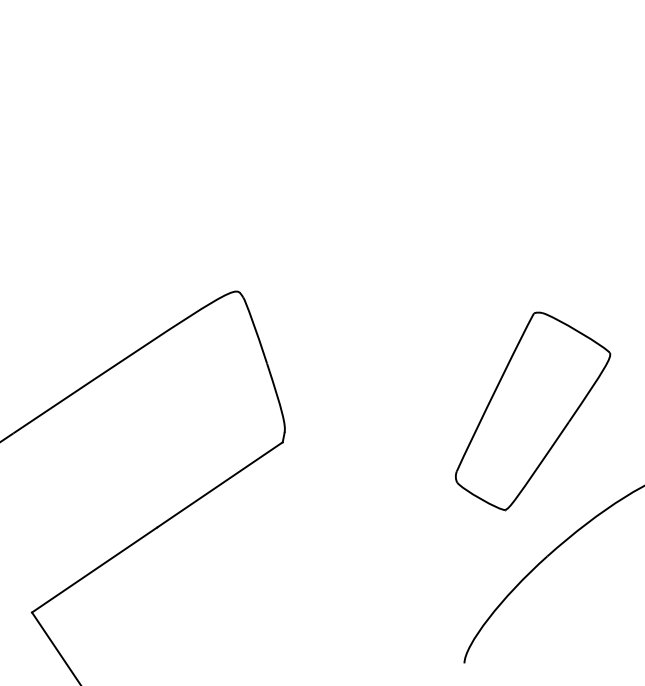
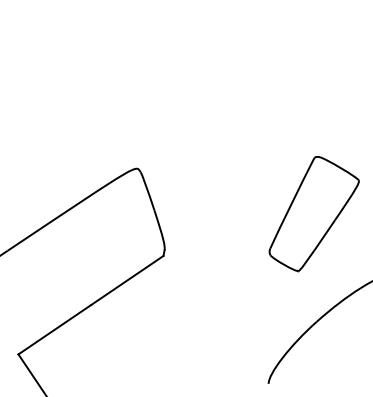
part: (531, 412) -> (313, 214), moved

